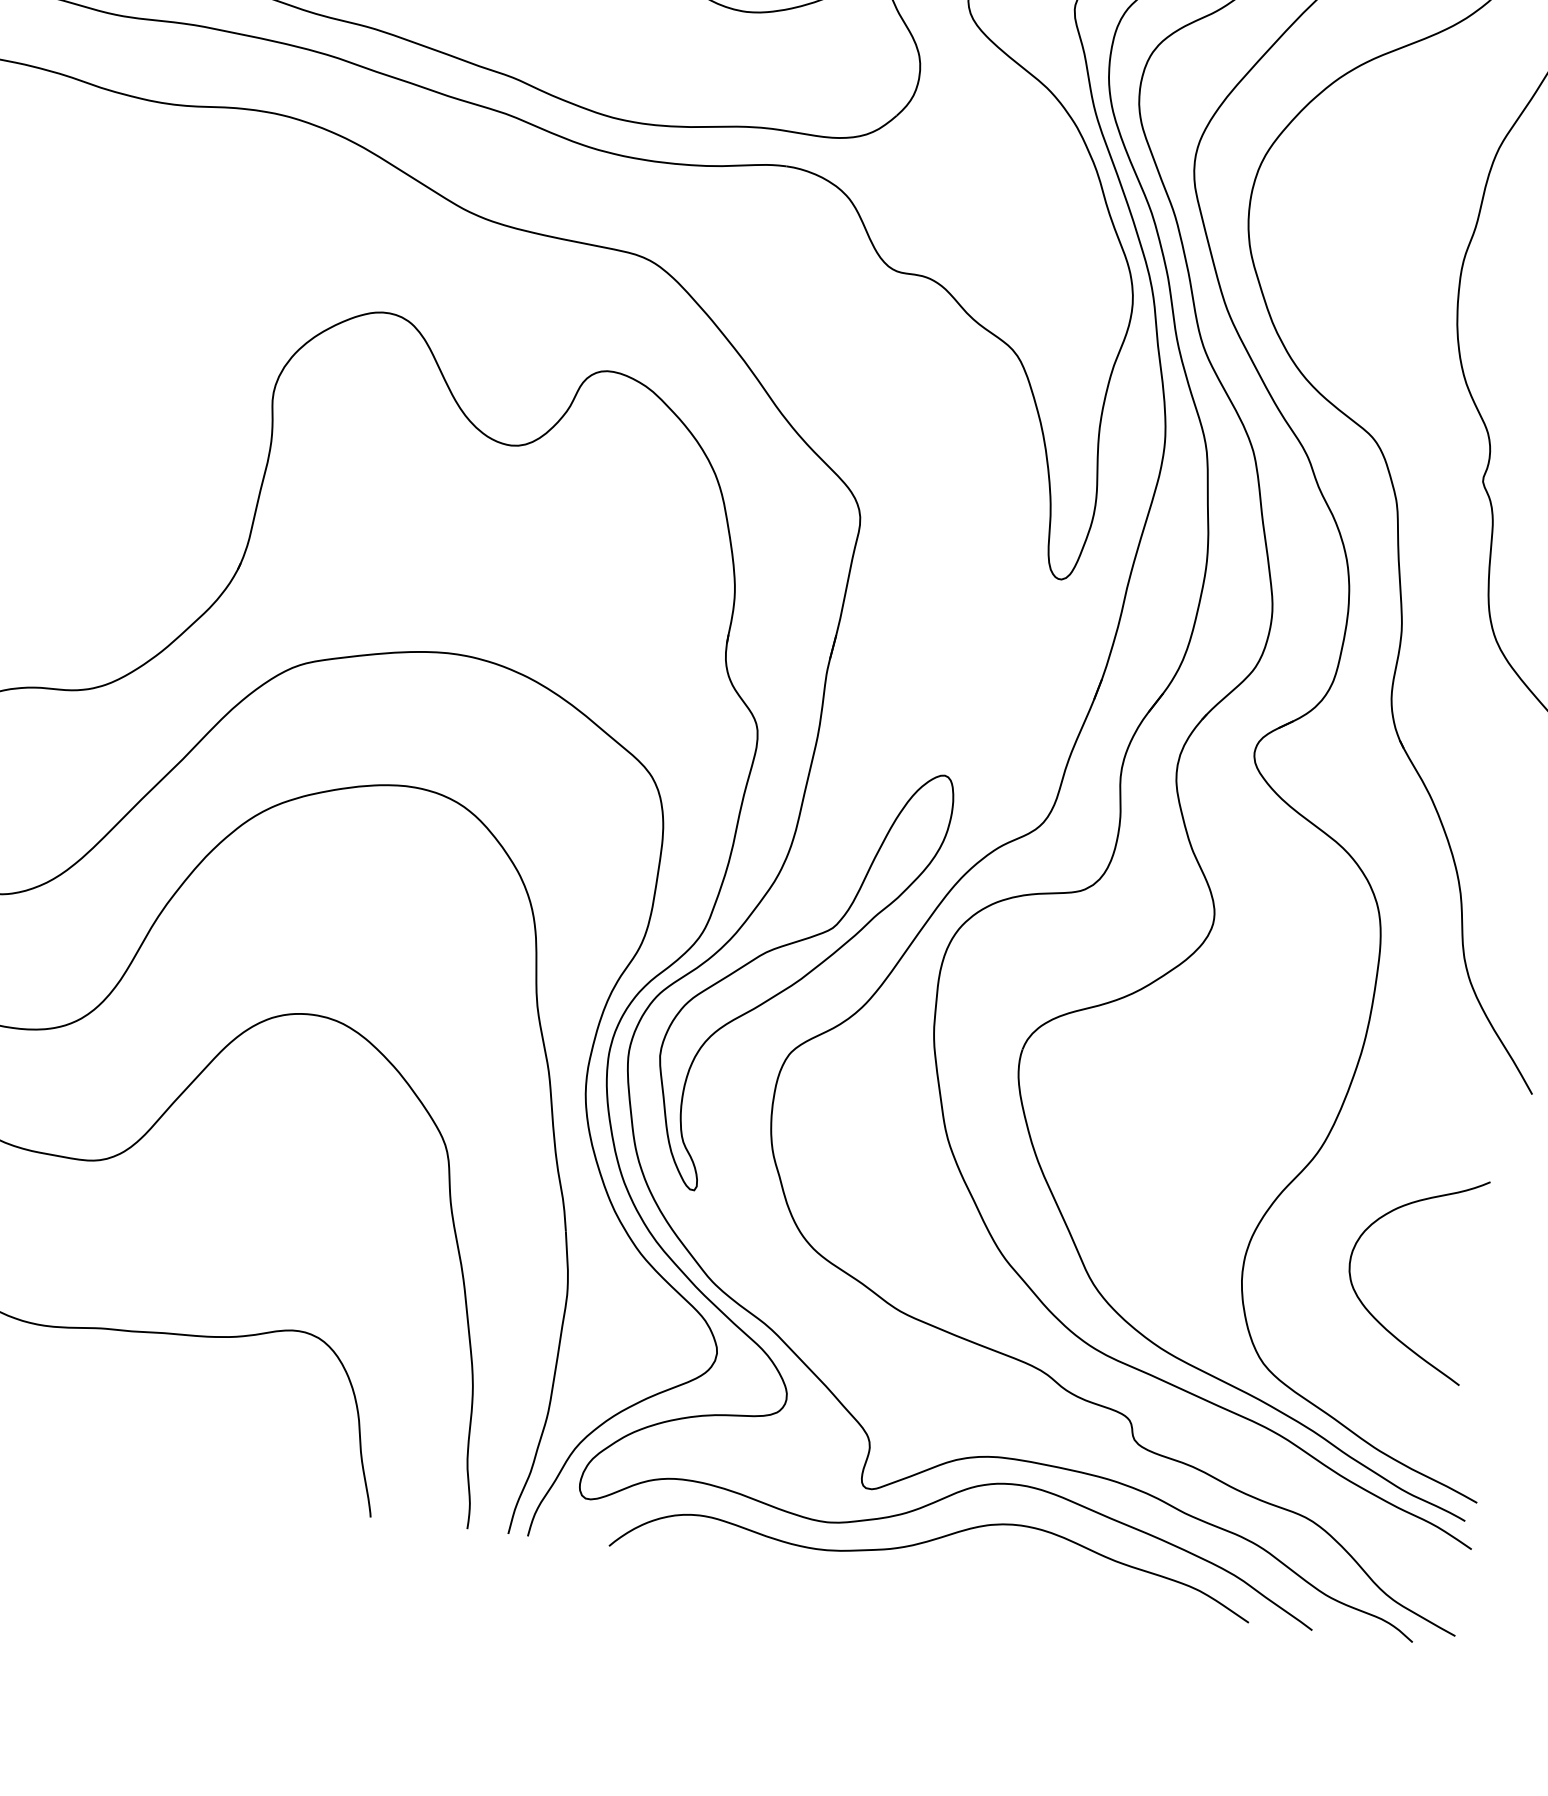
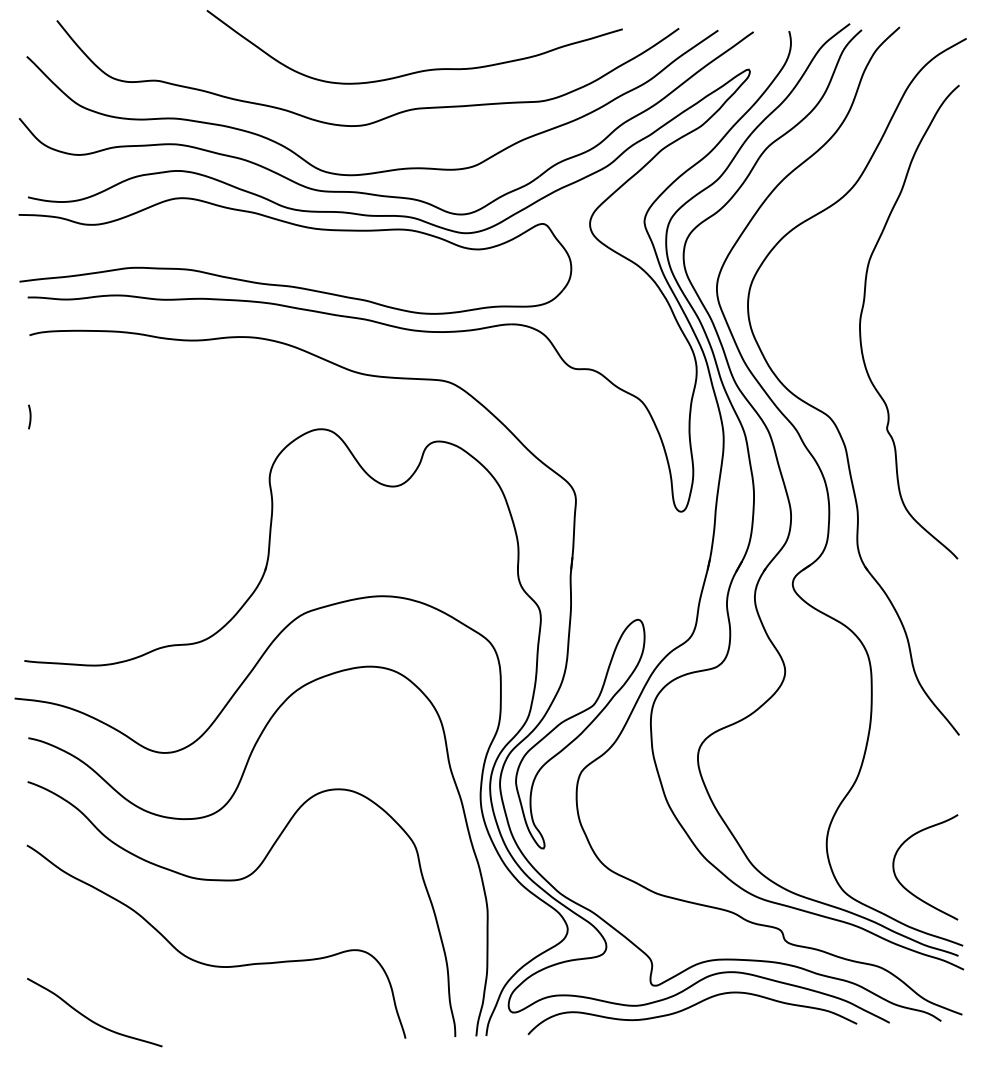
curve: (1374, 1314) -> (909, 890), moved

